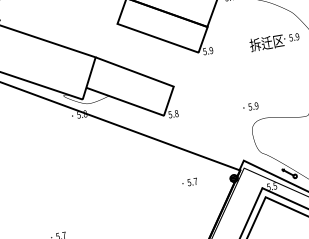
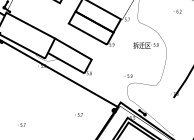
text: (188, 181) -> (78, 114), moved

